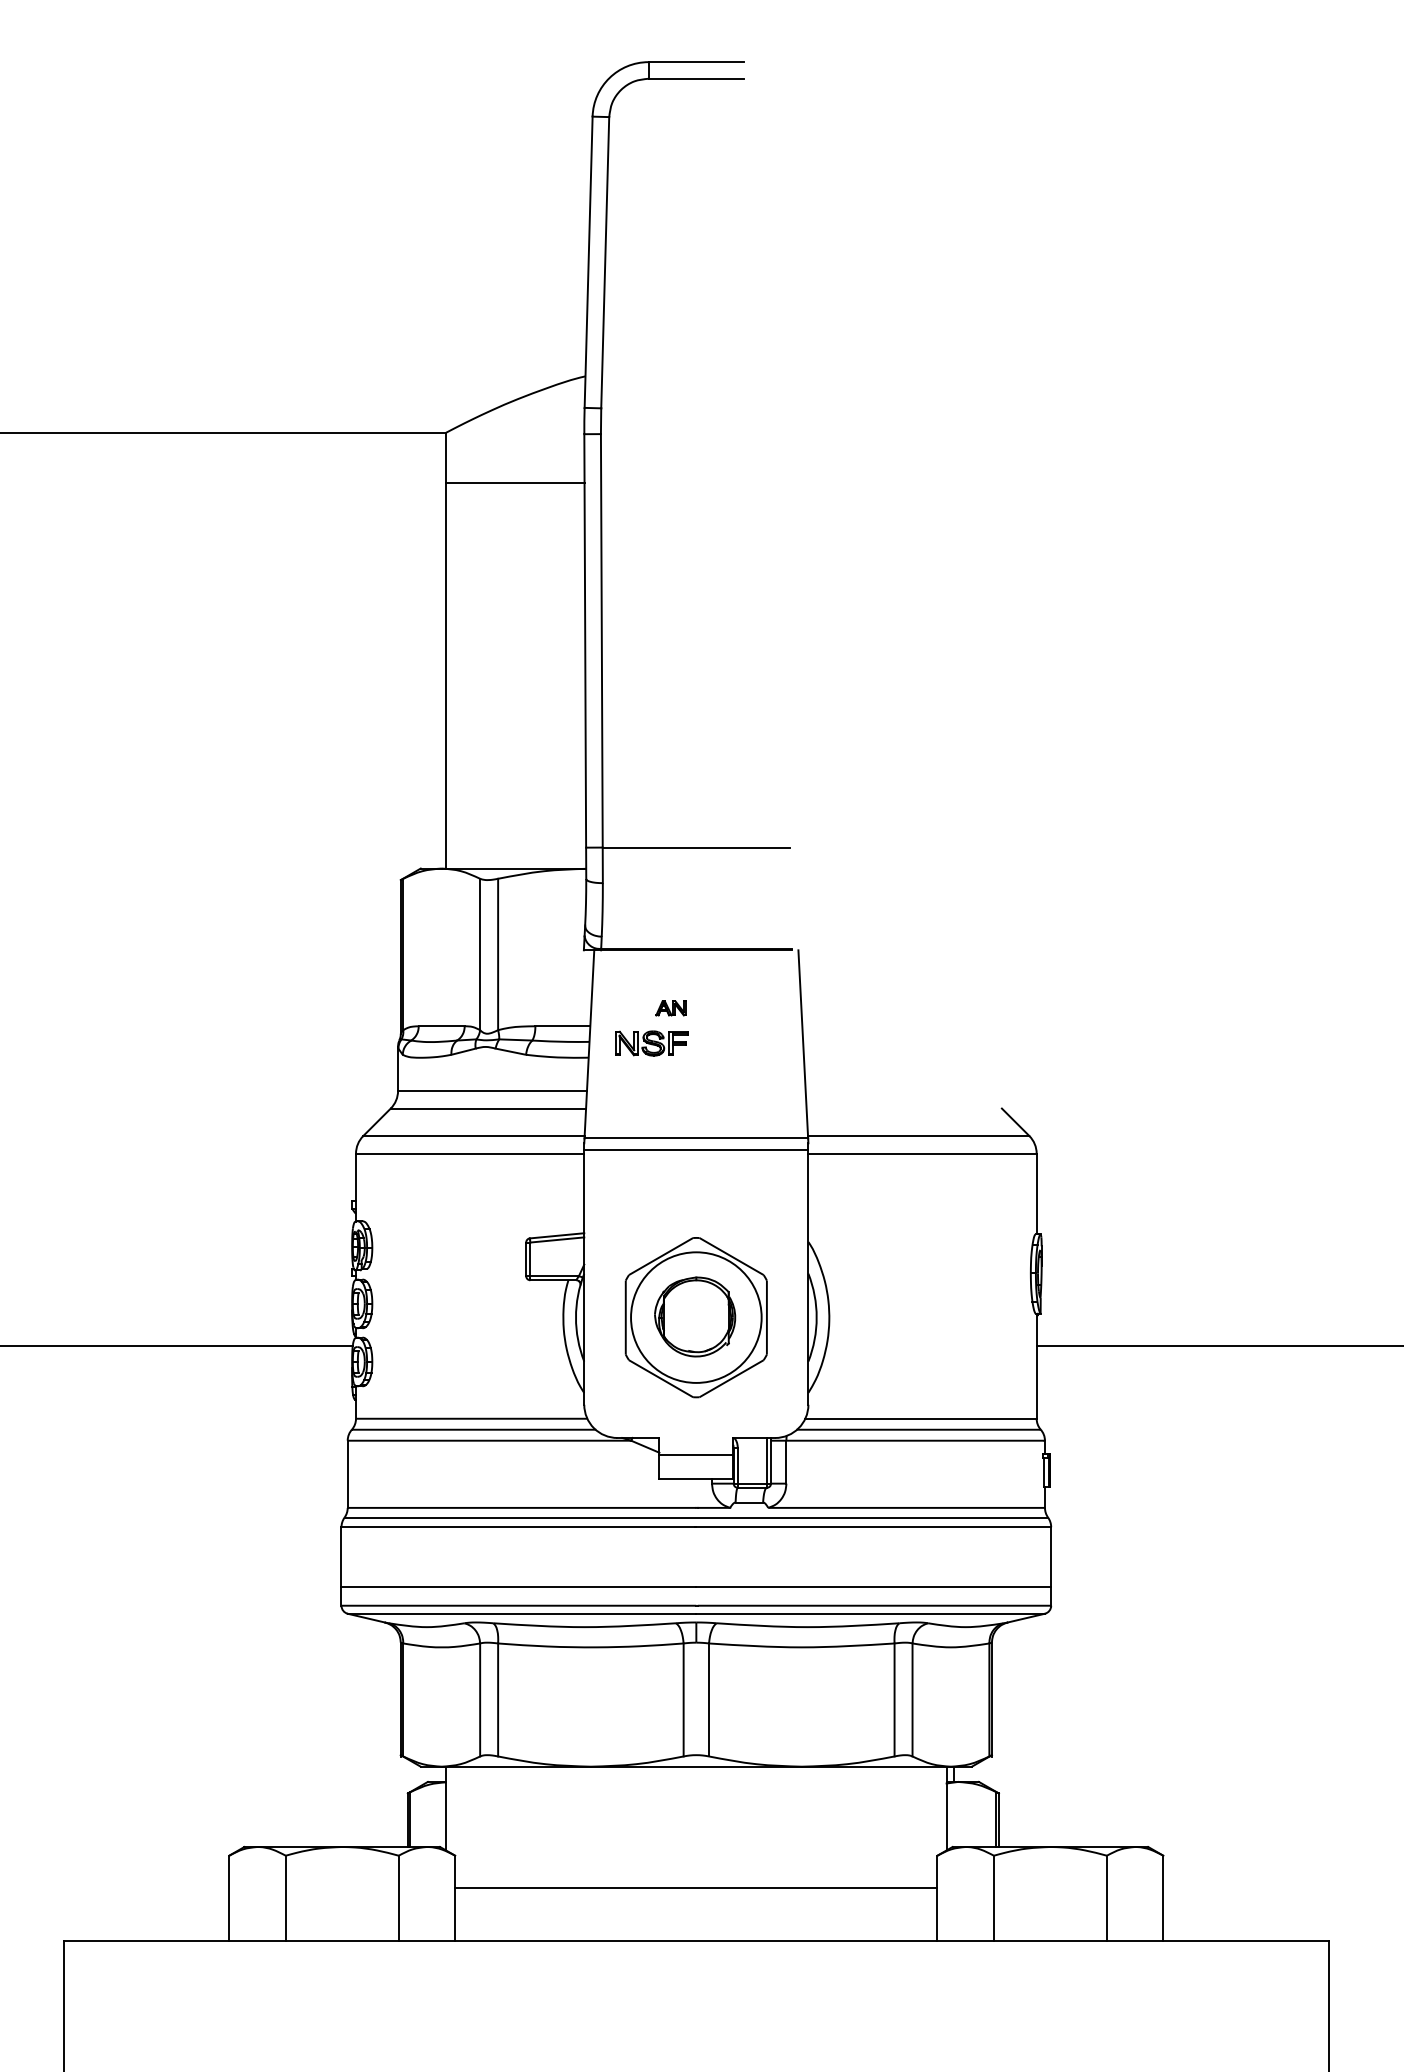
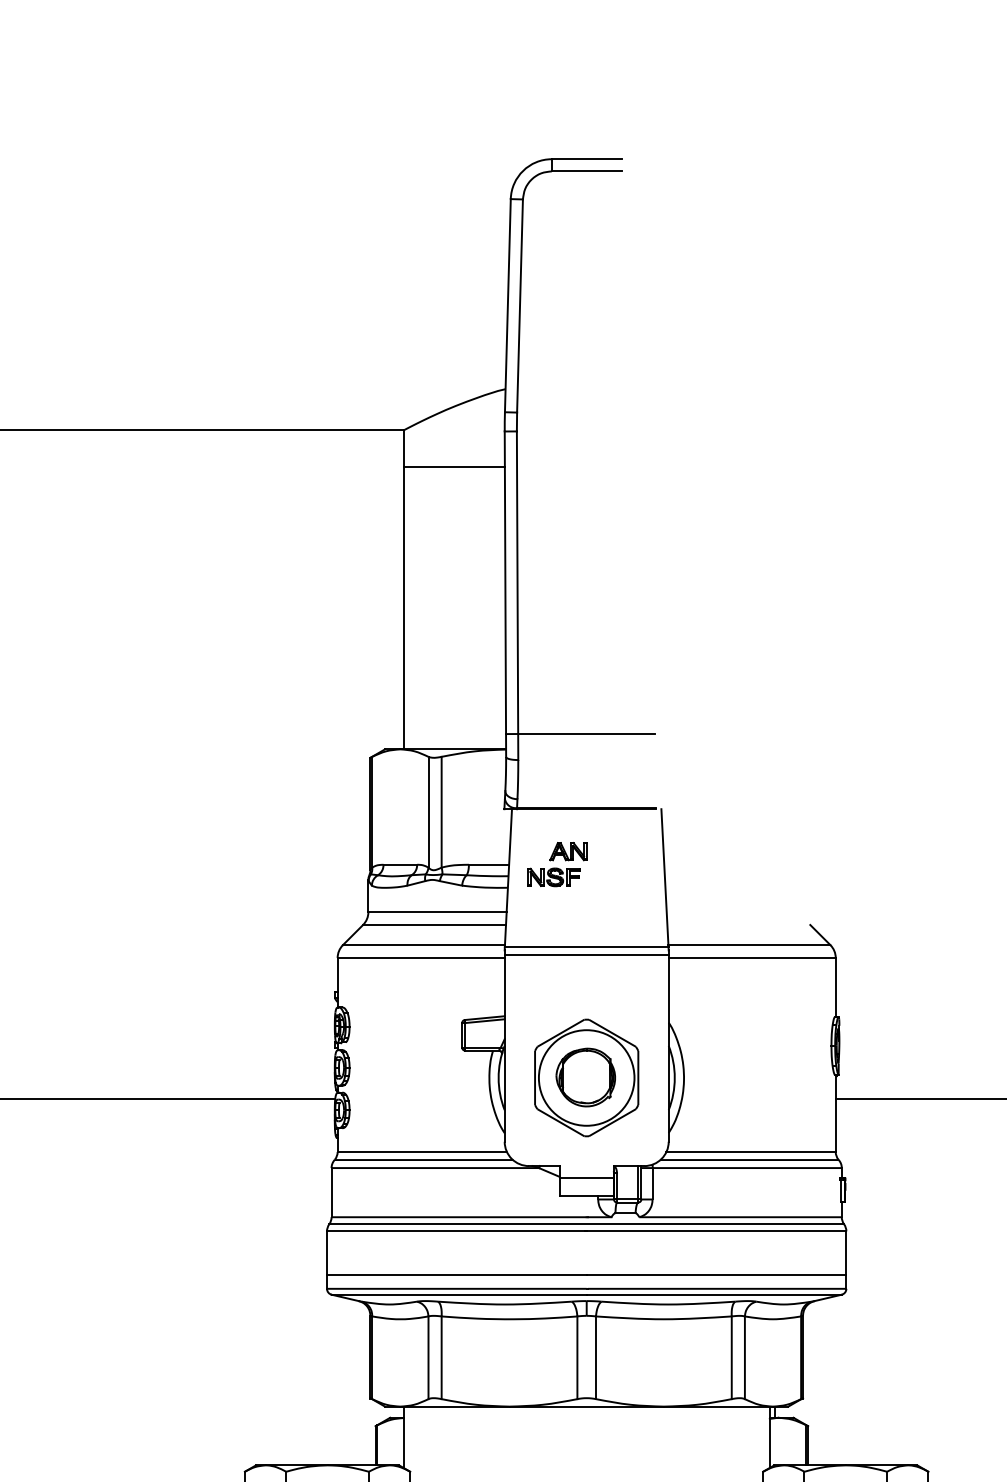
part: (670, 1008) -> (567, 851), size x1.67

